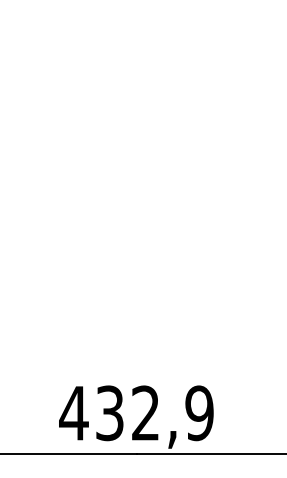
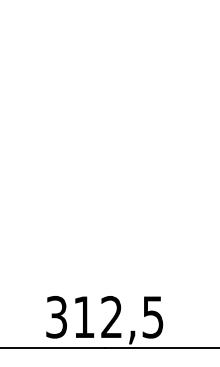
text: (136, 412) -> (104, 316), 432,9 -> 312,5

